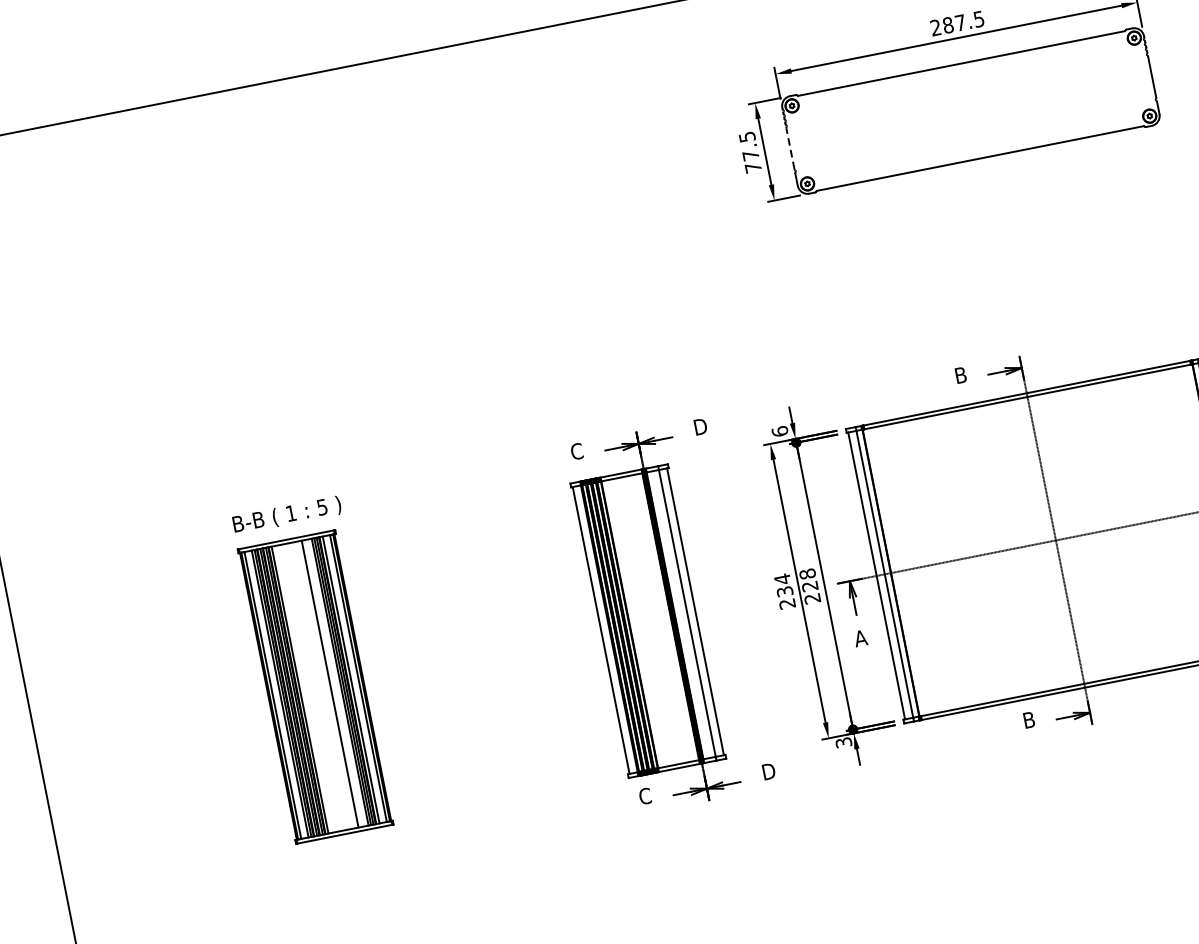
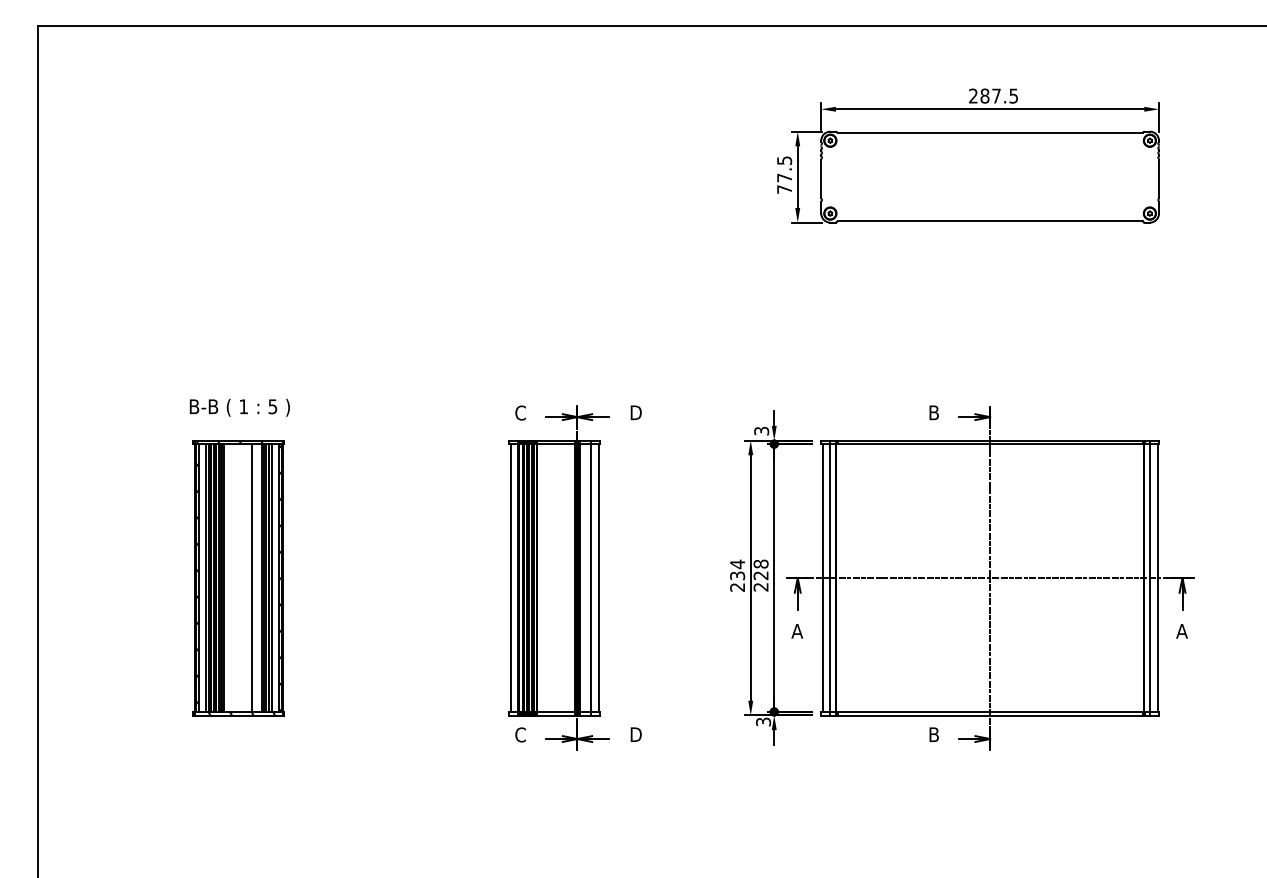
line: (790, 148) -> (821, 178), dashed -> solid
text: (779, 430) -> (761, 430), 6 -> 3
text: (286, 515) -> (239, 407), moved
part: (669, 616) -> (574, 577), moved
part: (315, 687) -> (238, 578), moved

